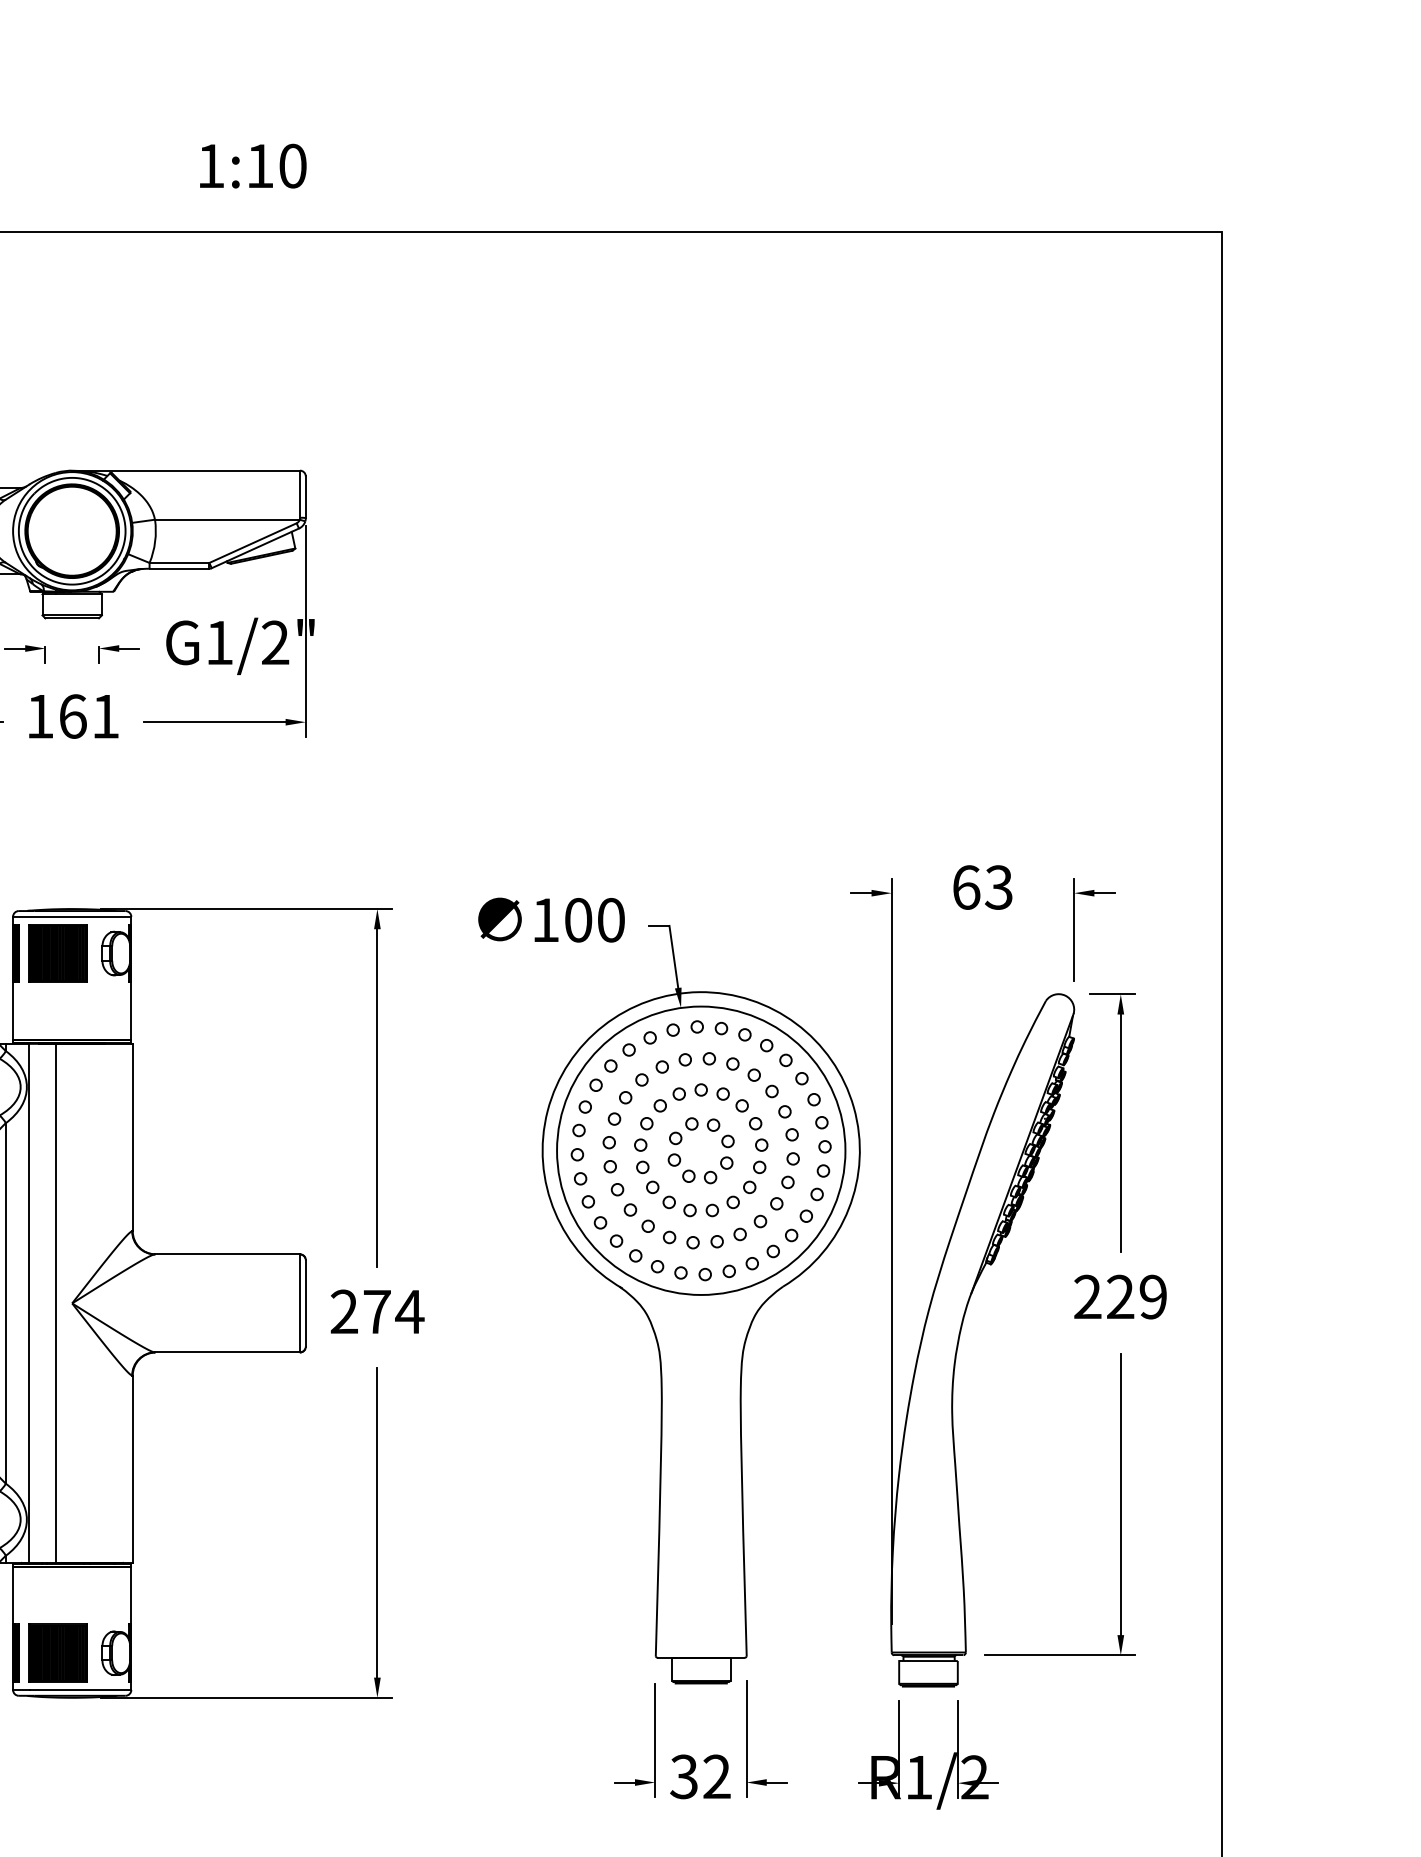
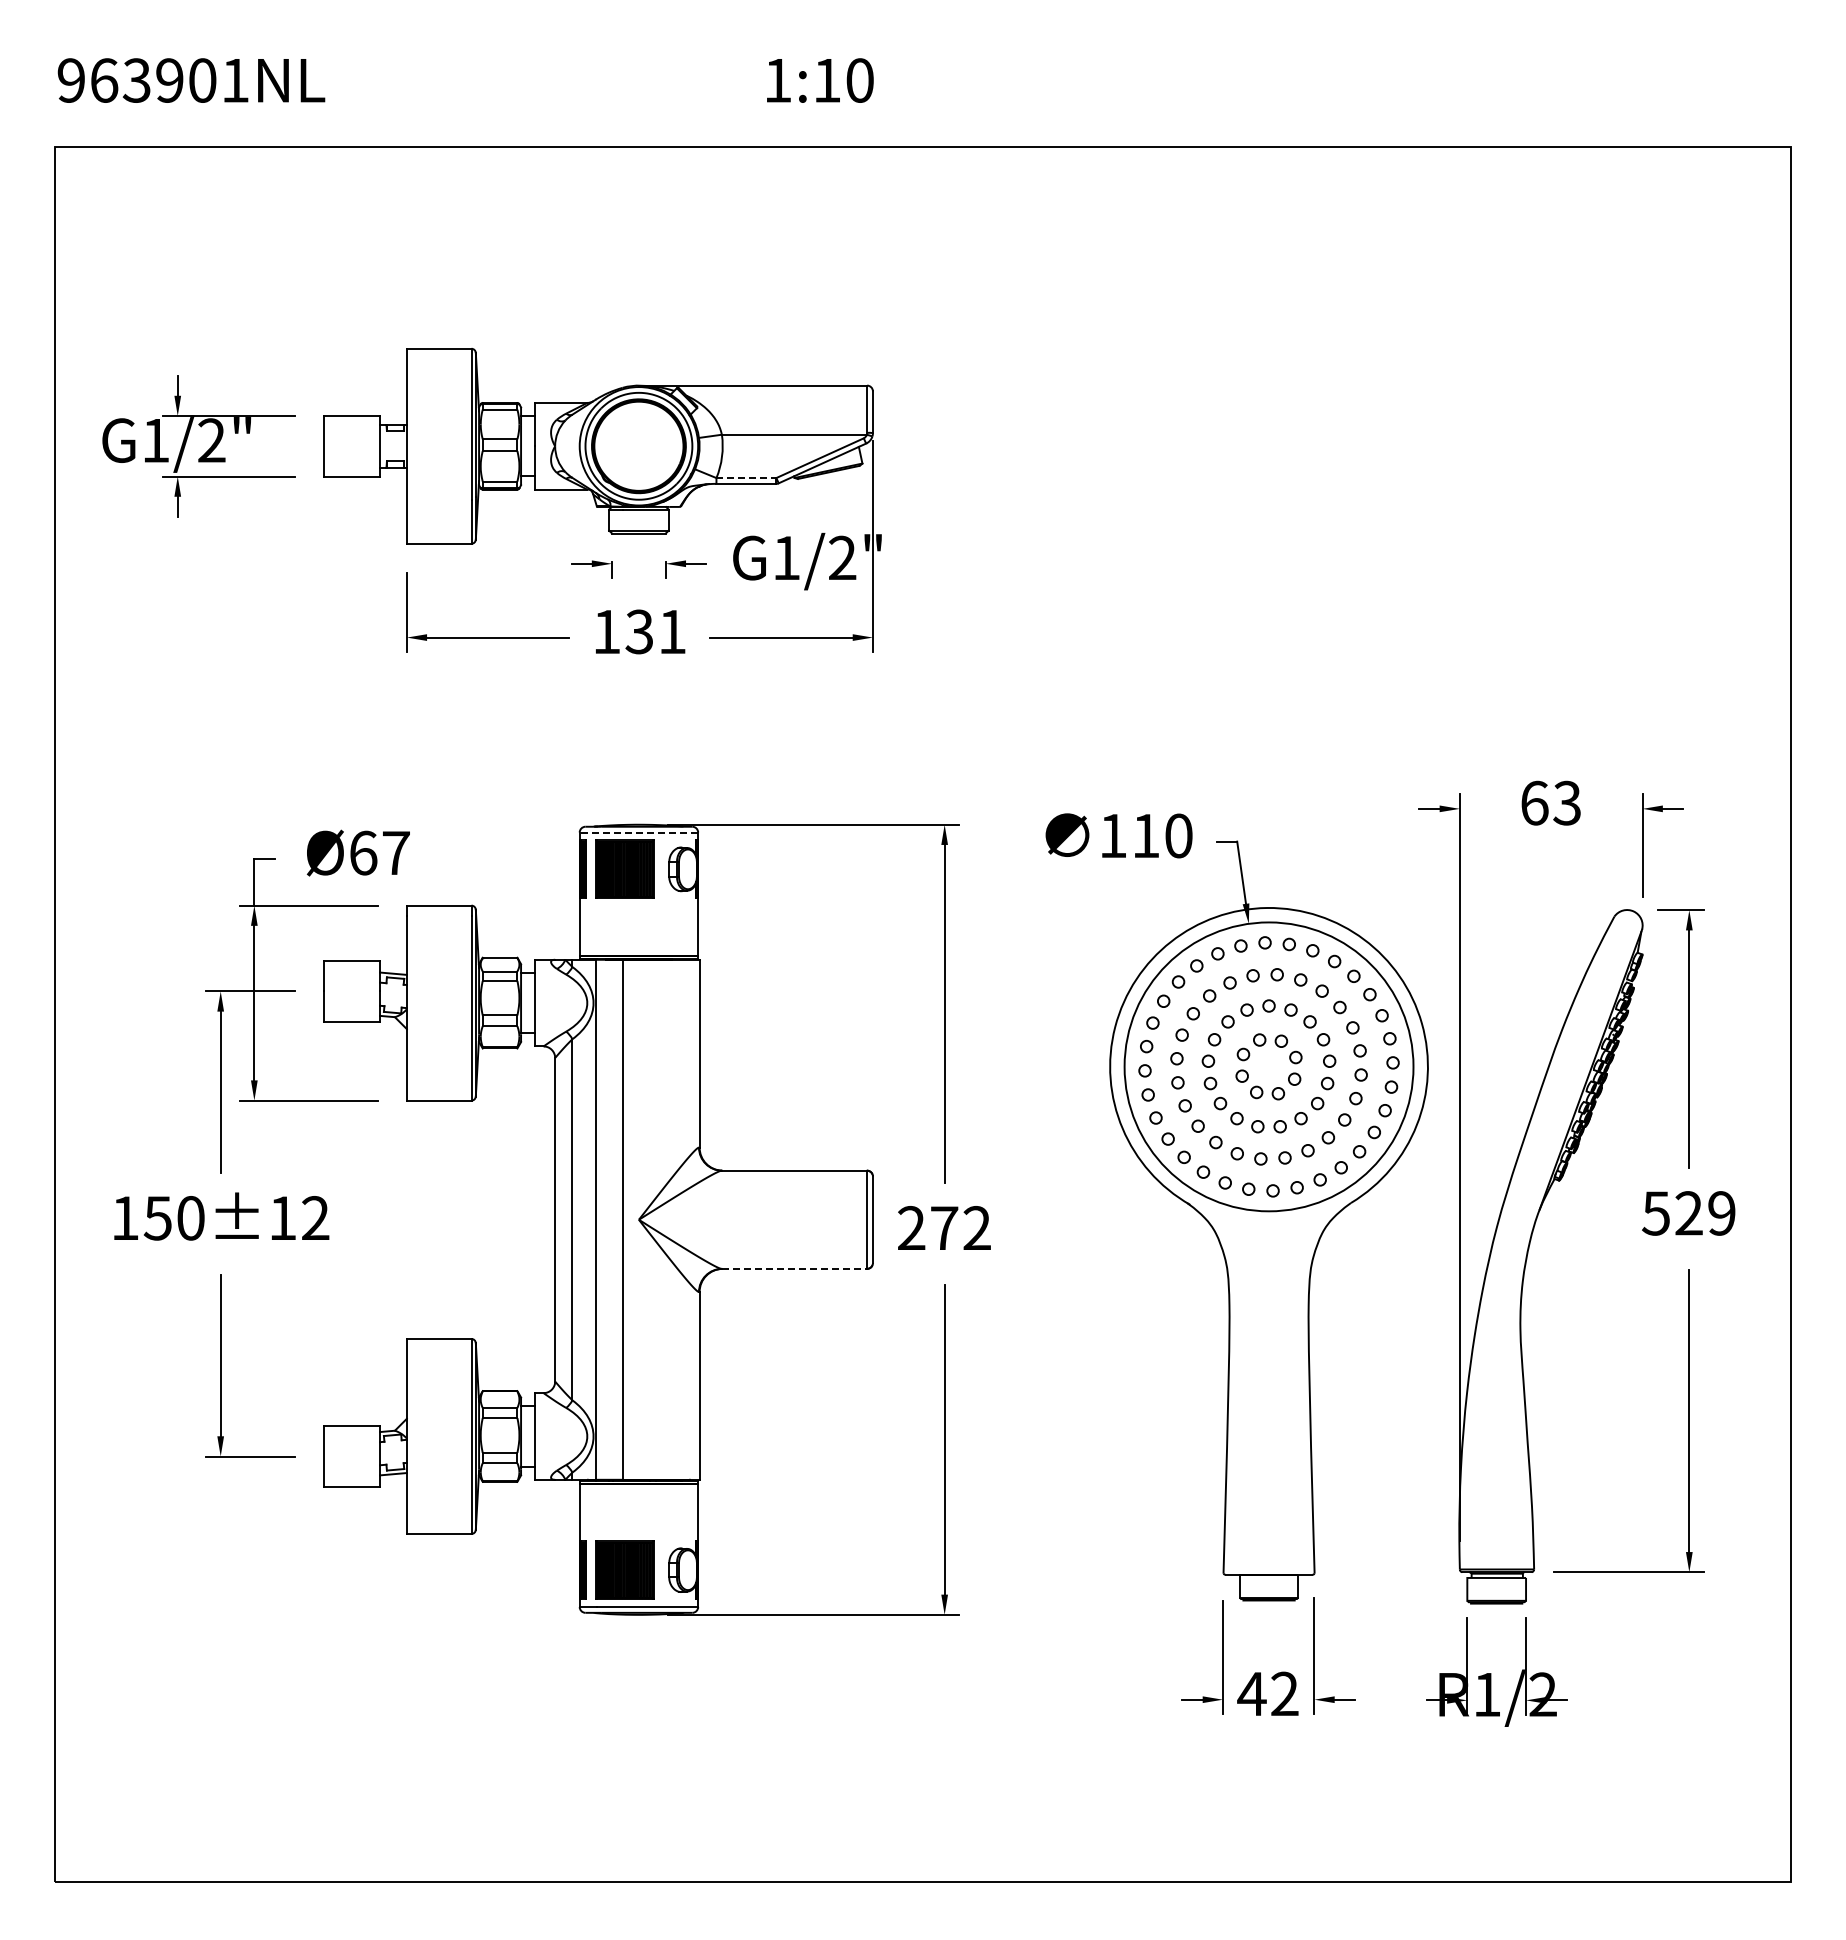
line: (179, 563) -> (746, 478), solid -> dashed
text: (72, 716) -> (639, 631), 161 -> 131
line: (71, 916) -> (638, 832), solid -> dashed
text: (577, 919) -> (1145, 835), 100 -> 110
text: (1087, 1297) -> (1655, 1213), 229 -> 529
text: (409, 1311) -> (976, 1227), 274 -> 272
line: (227, 1352) -> (794, 1268), solid -> dashed
text: (683, 1776) -> (1251, 1693), 32 -> 42

